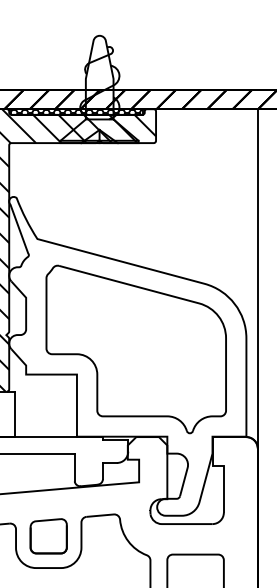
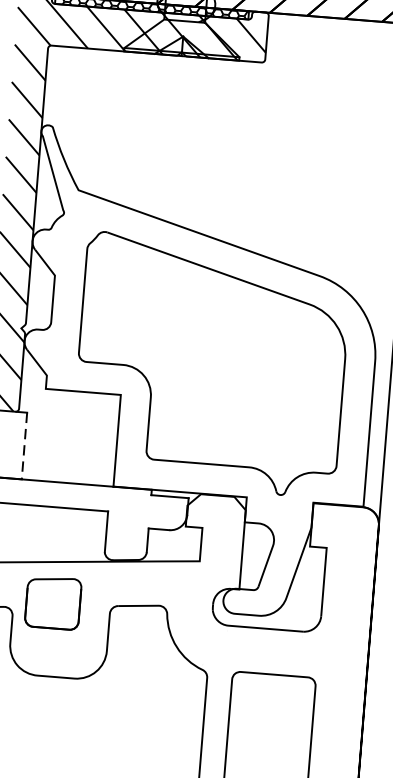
line: (14, 414) -> (23, 446), solid -> dashed
part: (48, 536) -> (52, 603), moved

